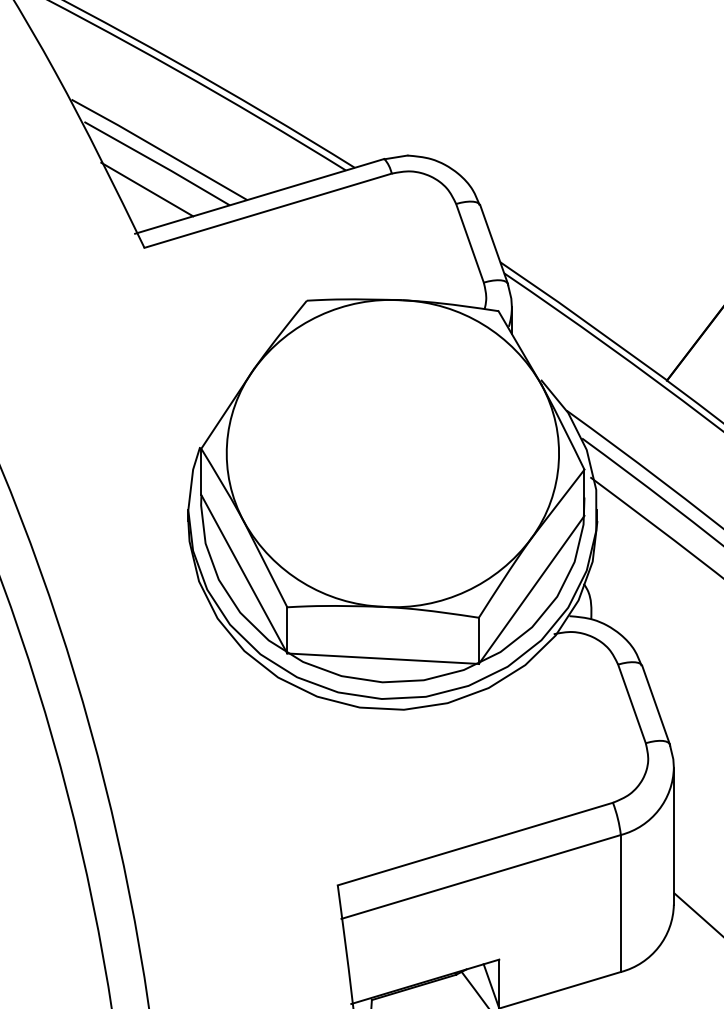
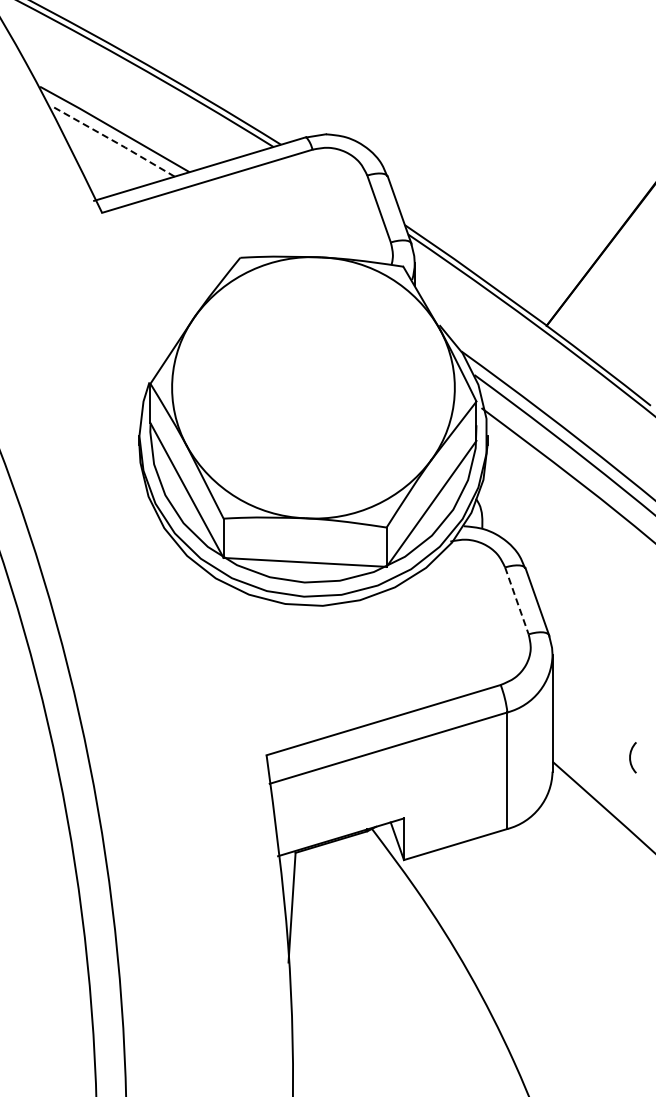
line: (157, 162) -> (113, 140), solid -> dashed
line: (147, 189) -> (104, 163), removed
line: (632, 704) -> (517, 601), solid -> dashed

